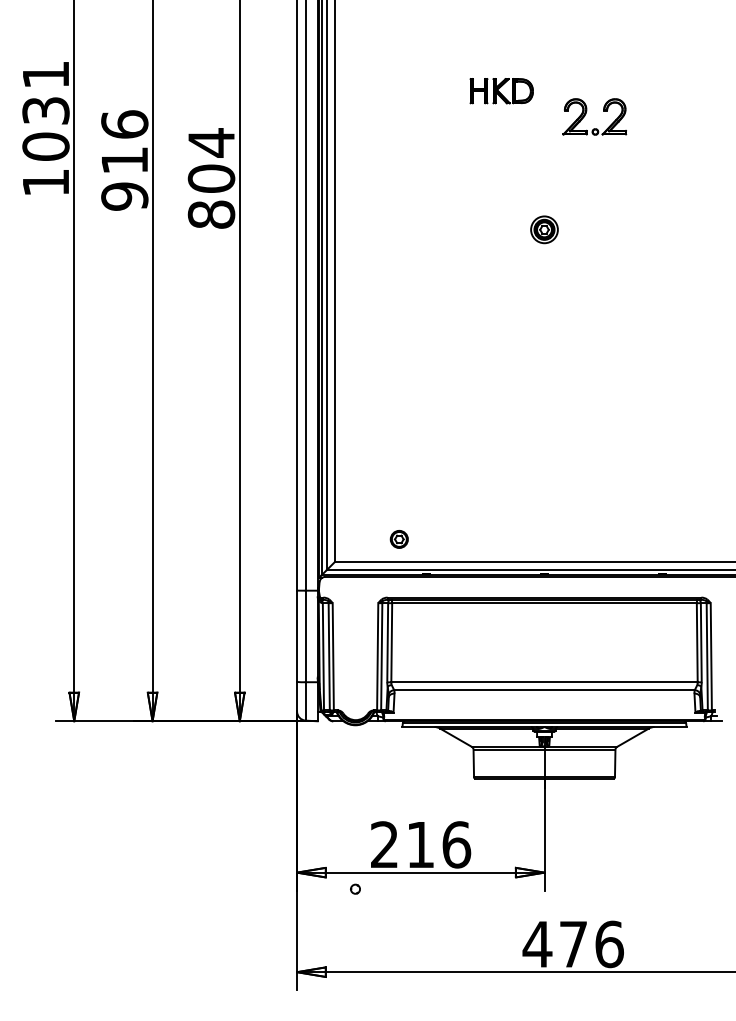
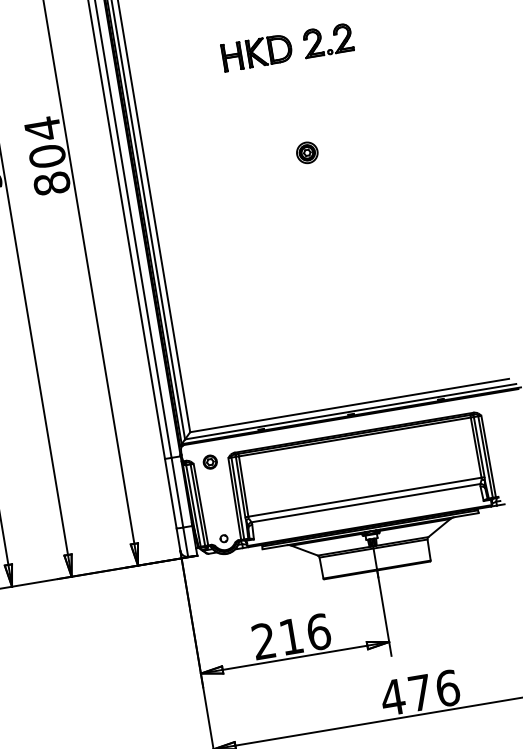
part: (501, 90) -> (256, 52), size x1.43
part: (586, 114) -> (321, 39), moved
part: (398, 539) -> (209, 462), moved
part: (355, 888) -> (223, 538), moved

